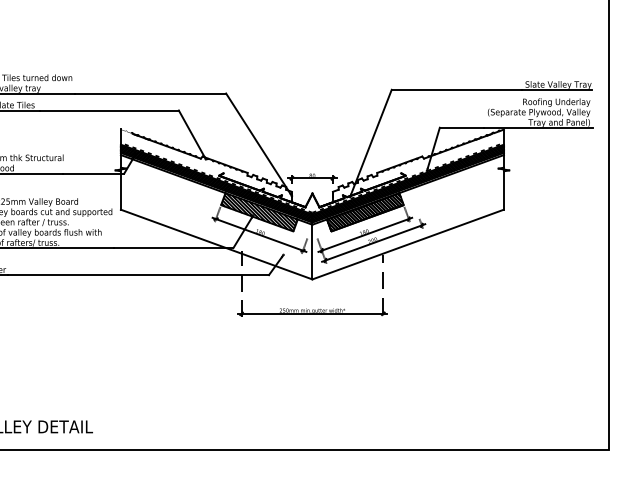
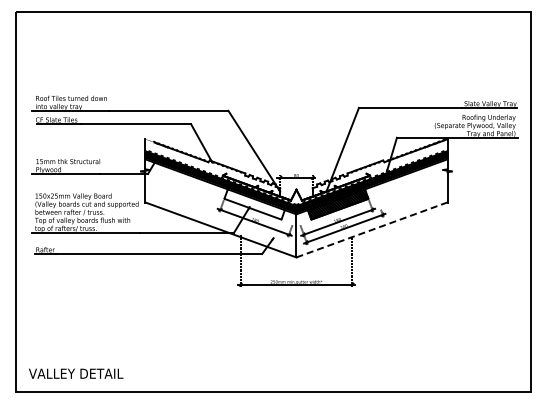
hatch: (259, 212) -> (254, 204), removed
line: (408, 244) -> (372, 229), solid -> dashed

